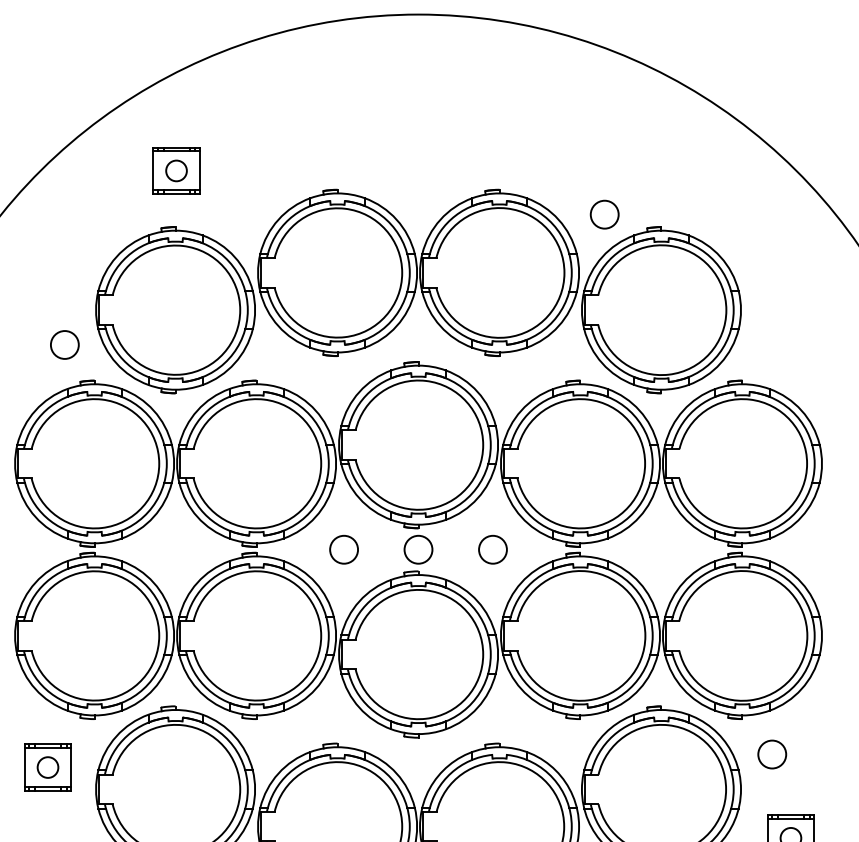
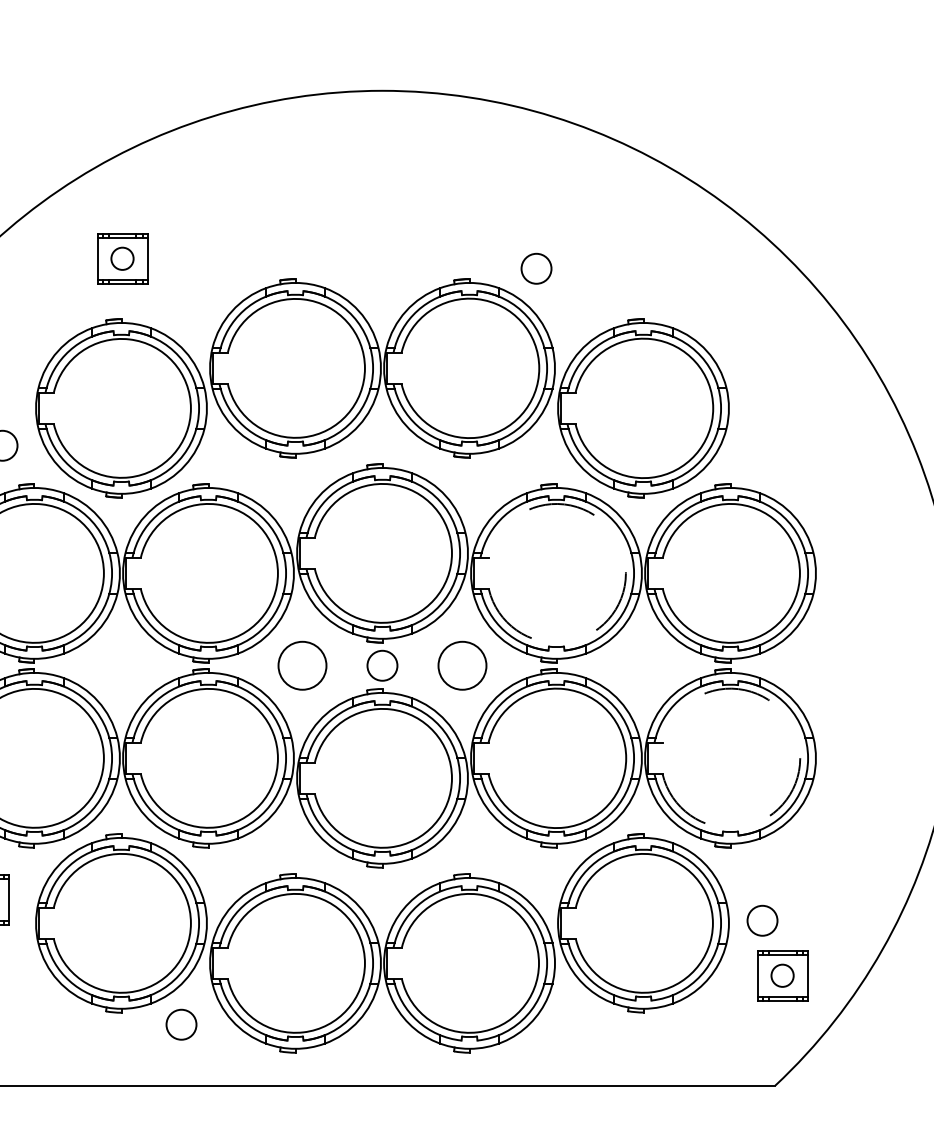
circle: (604, 214) -> (536, 268), moved
arc: (644, 463) -> (625, 573), solid -> dashed
circle: (344, 549) -> (302, 665), size x1.6
circle: (492, 549) -> (462, 665), size x1.6
arc: (807, 636) -> (800, 758), solid -> dashed
circle: (772, 754) -> (762, 920), moved

